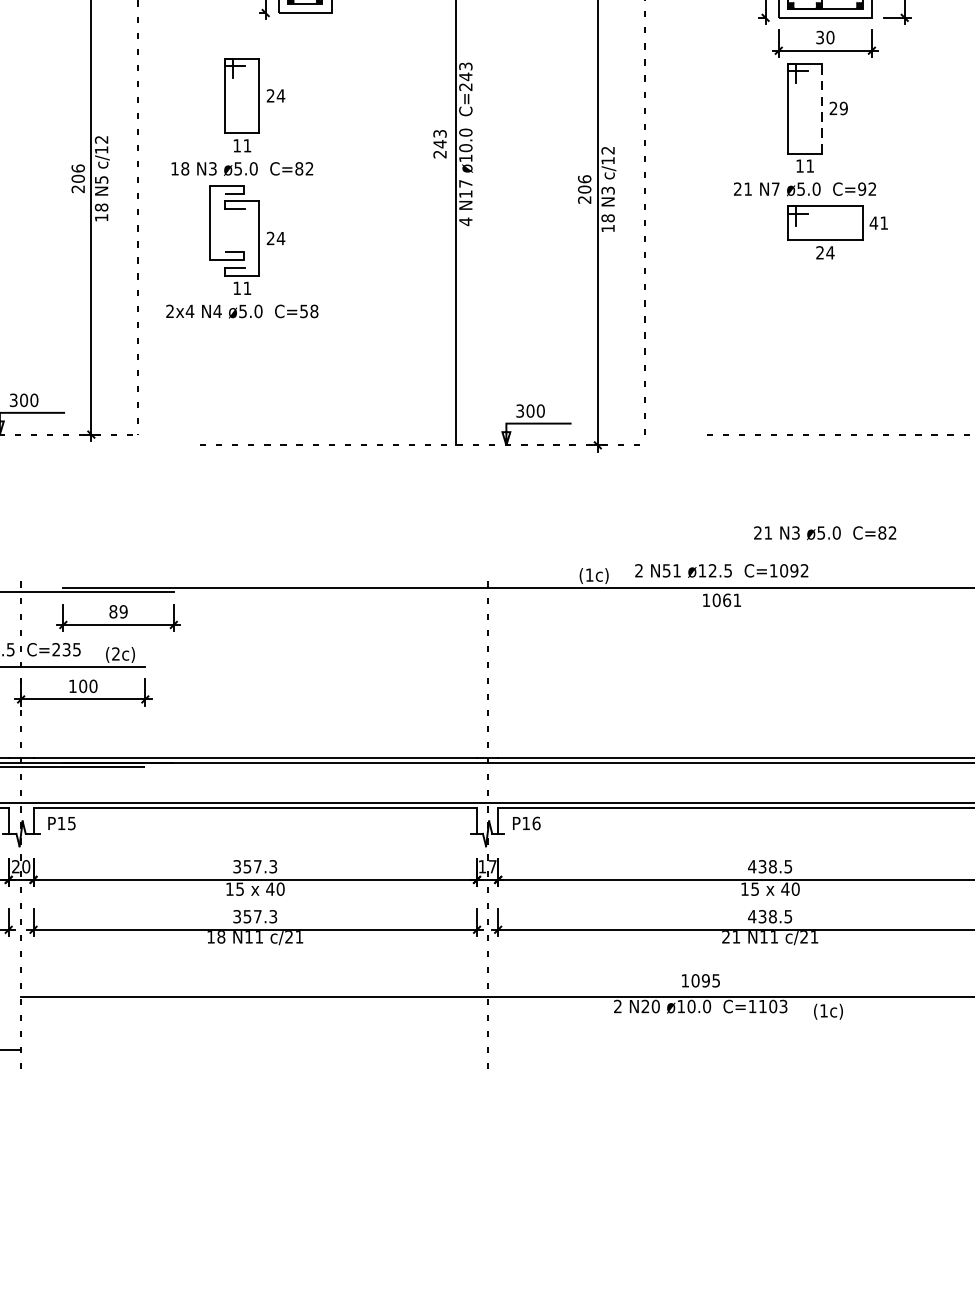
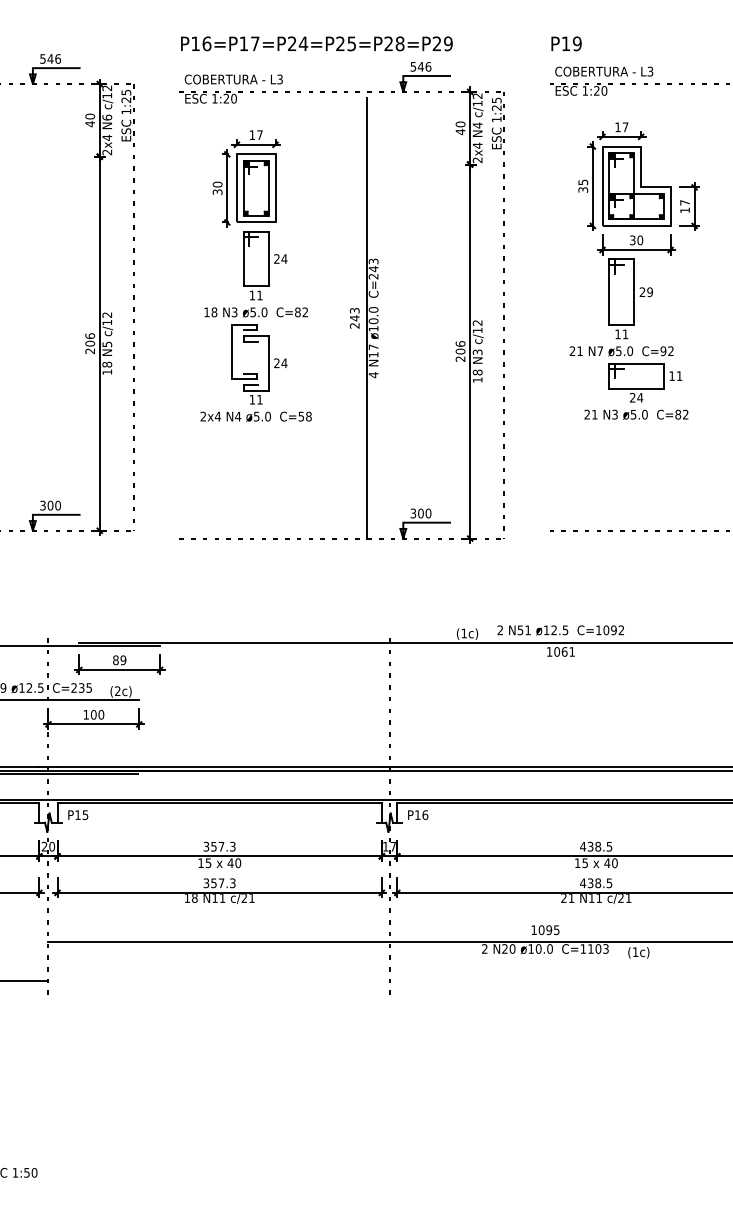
line: (822, 108) -> (634, 292), dashed -> solid
part: (241, 188) -> (255, 326), moved
text: (874, 222) -> (672, 375), 41 -> 11
text: (825, 532) -> (636, 414), moved

